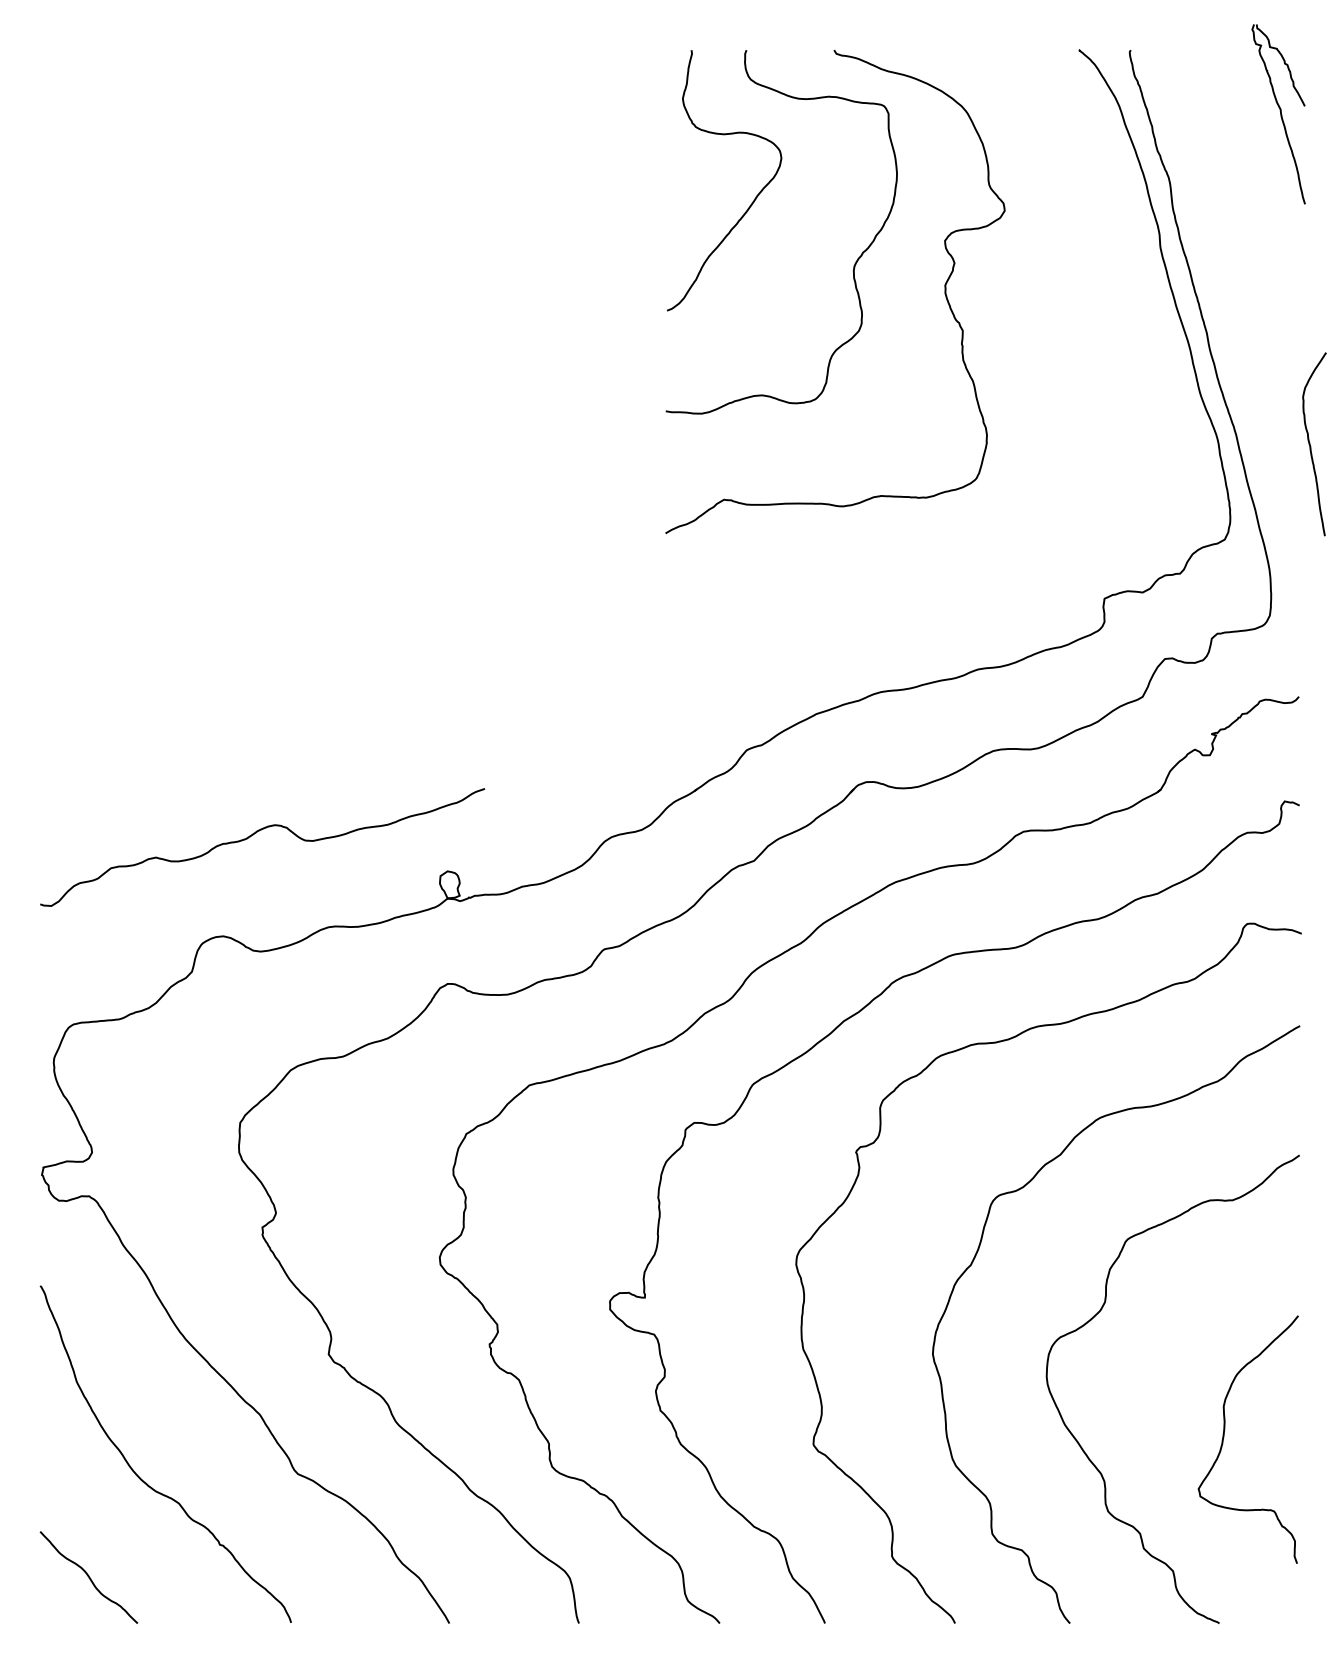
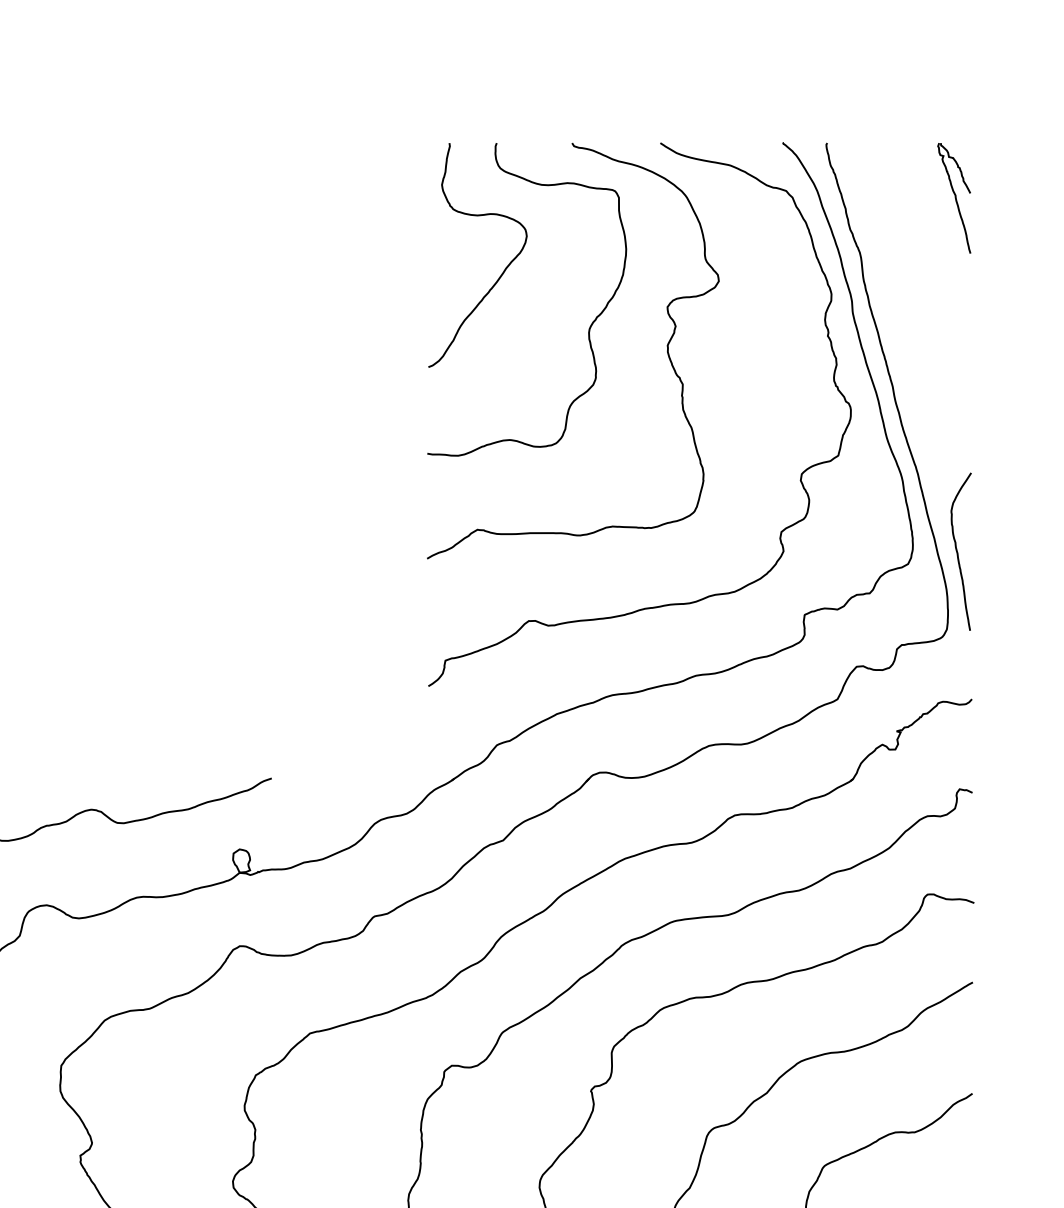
part: (1277, 114) -> (953, 198), size x0.71
curve: (1100, 434) -> (801, 473), added
curve: (1311, 446) -> (958, 553), moved

